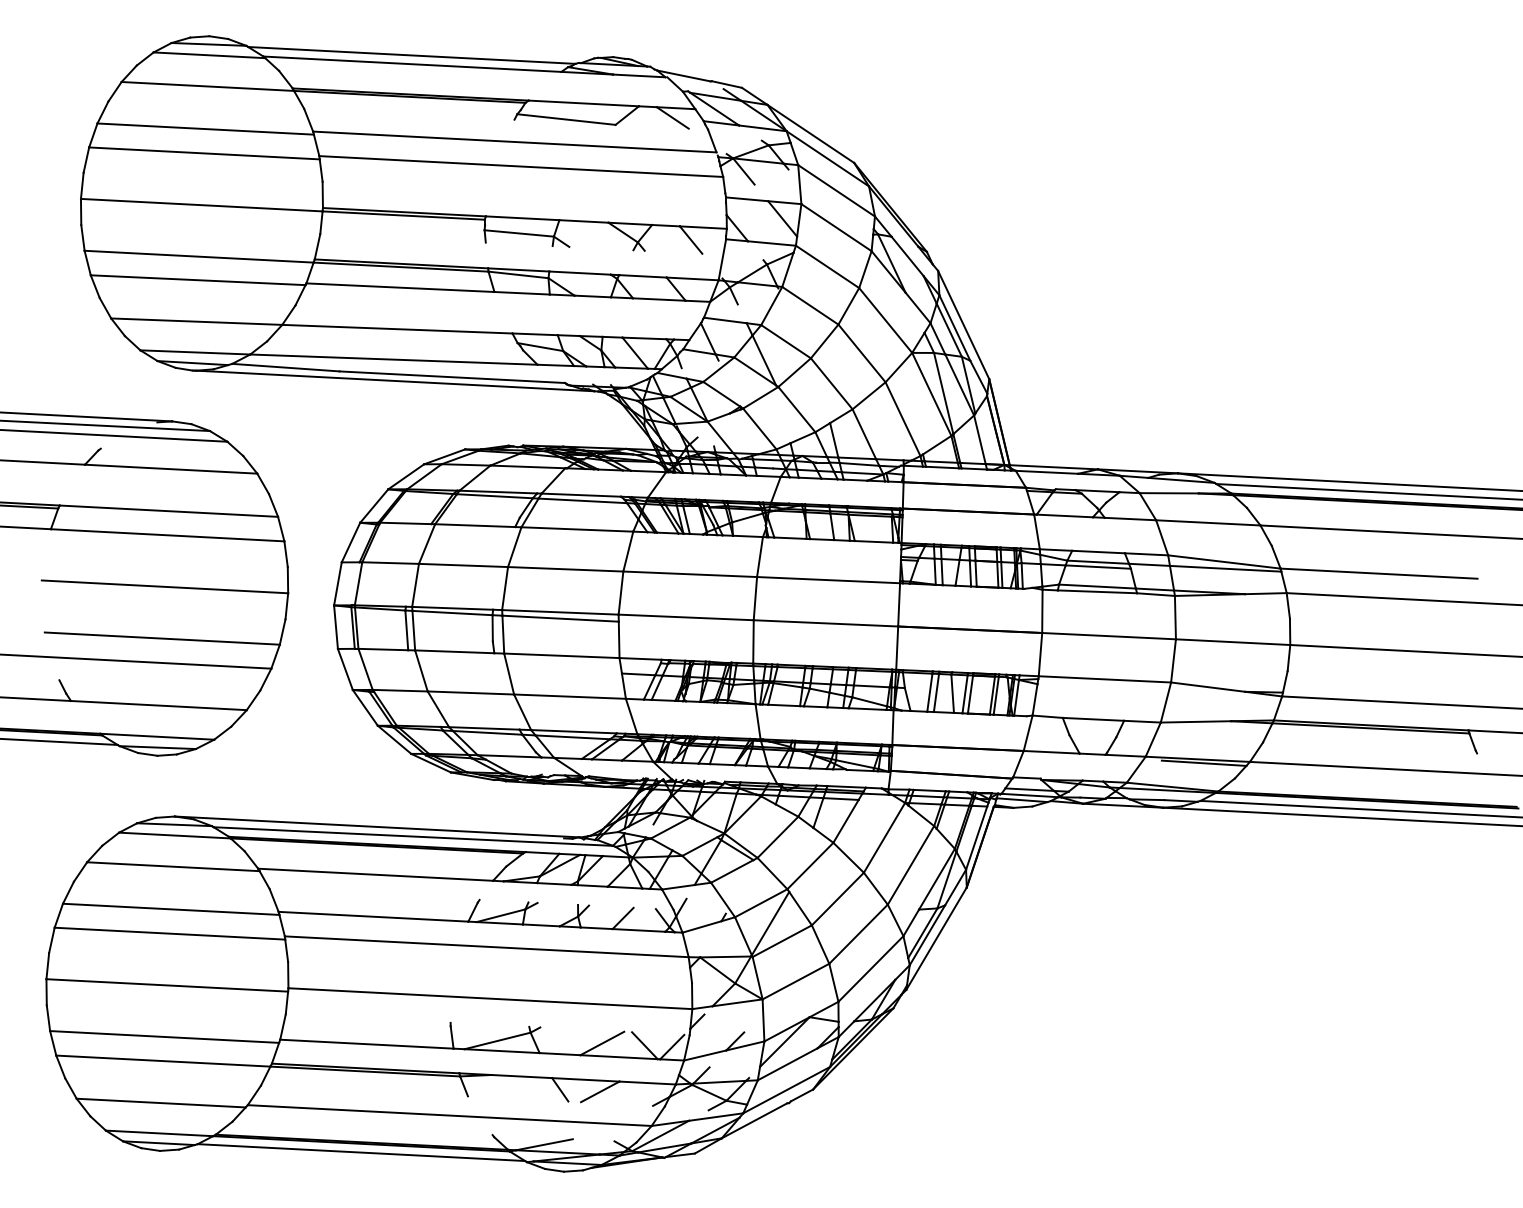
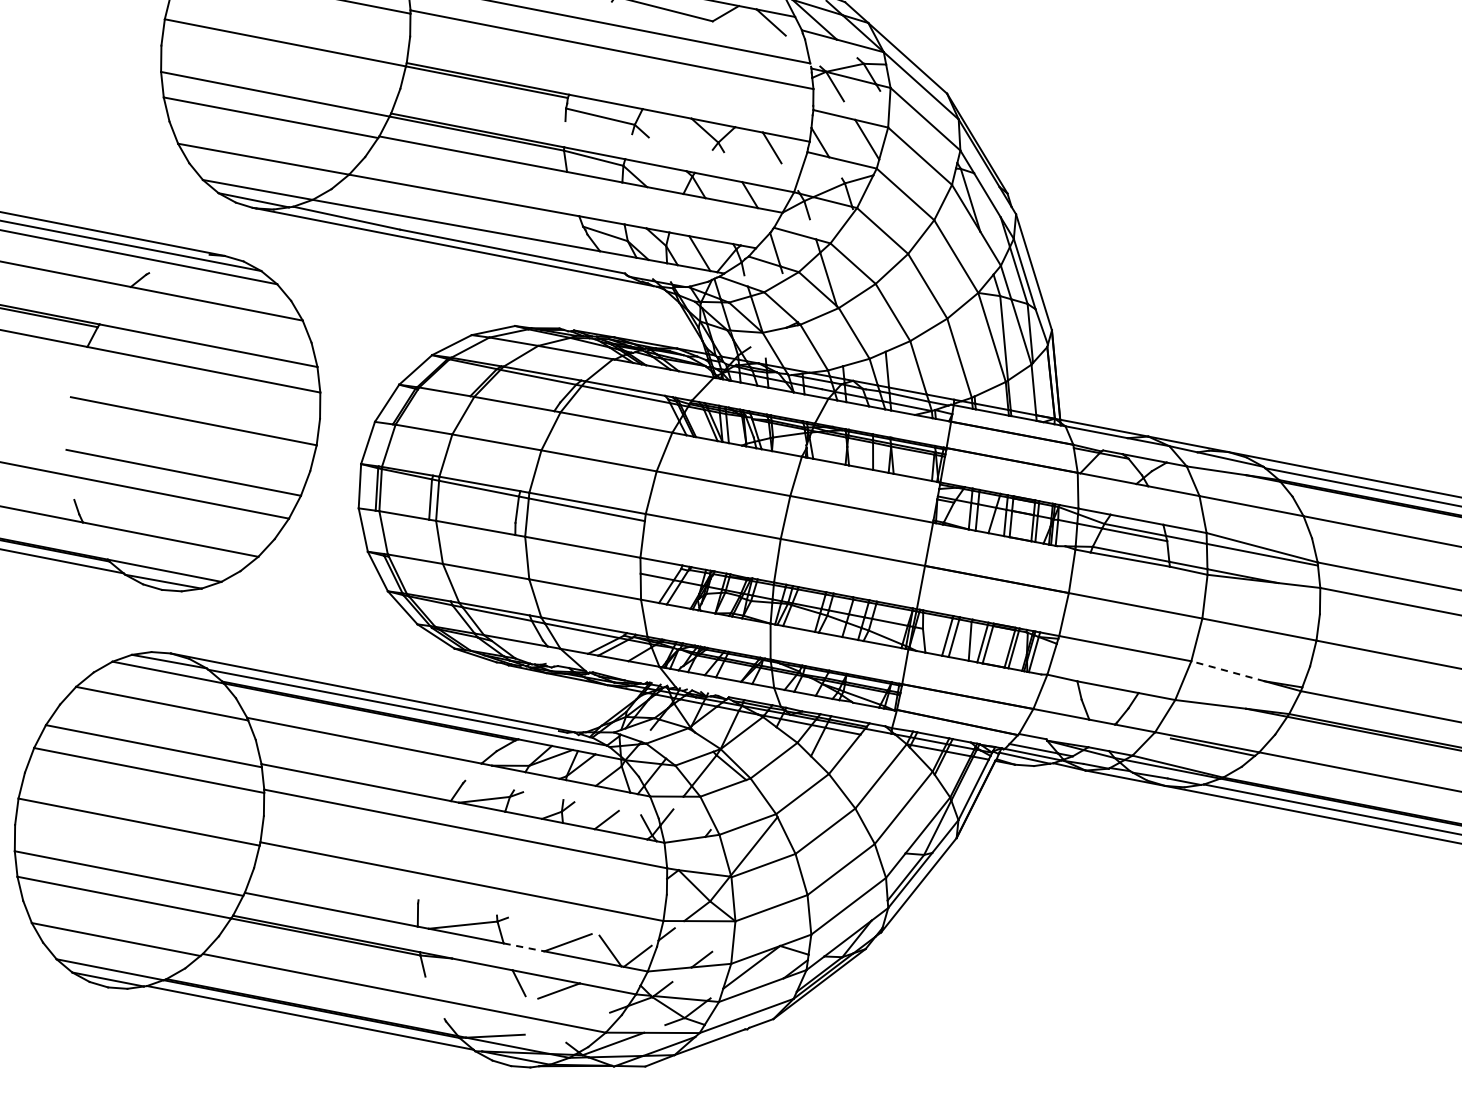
line: (1207, 687) -> (1227, 671), solid -> dashed
line: (560, 1054) -> (524, 947), solid -> dashed

